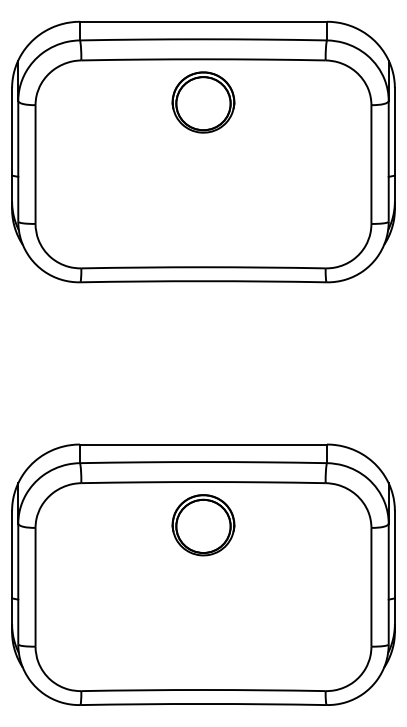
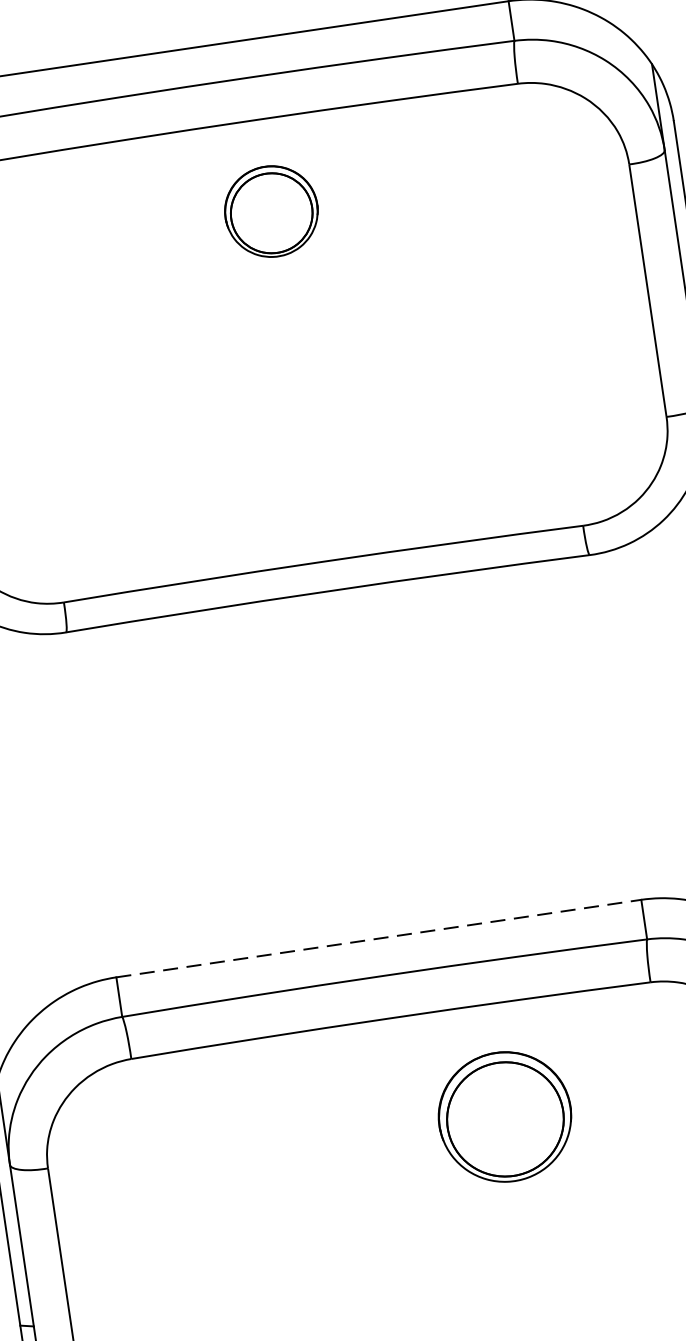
part: (203, 102) -> (271, 211), size x0.7
line: (203, 444) -> (378, 938), solid -> dashed
part: (203, 525) -> (505, 1117), moved

